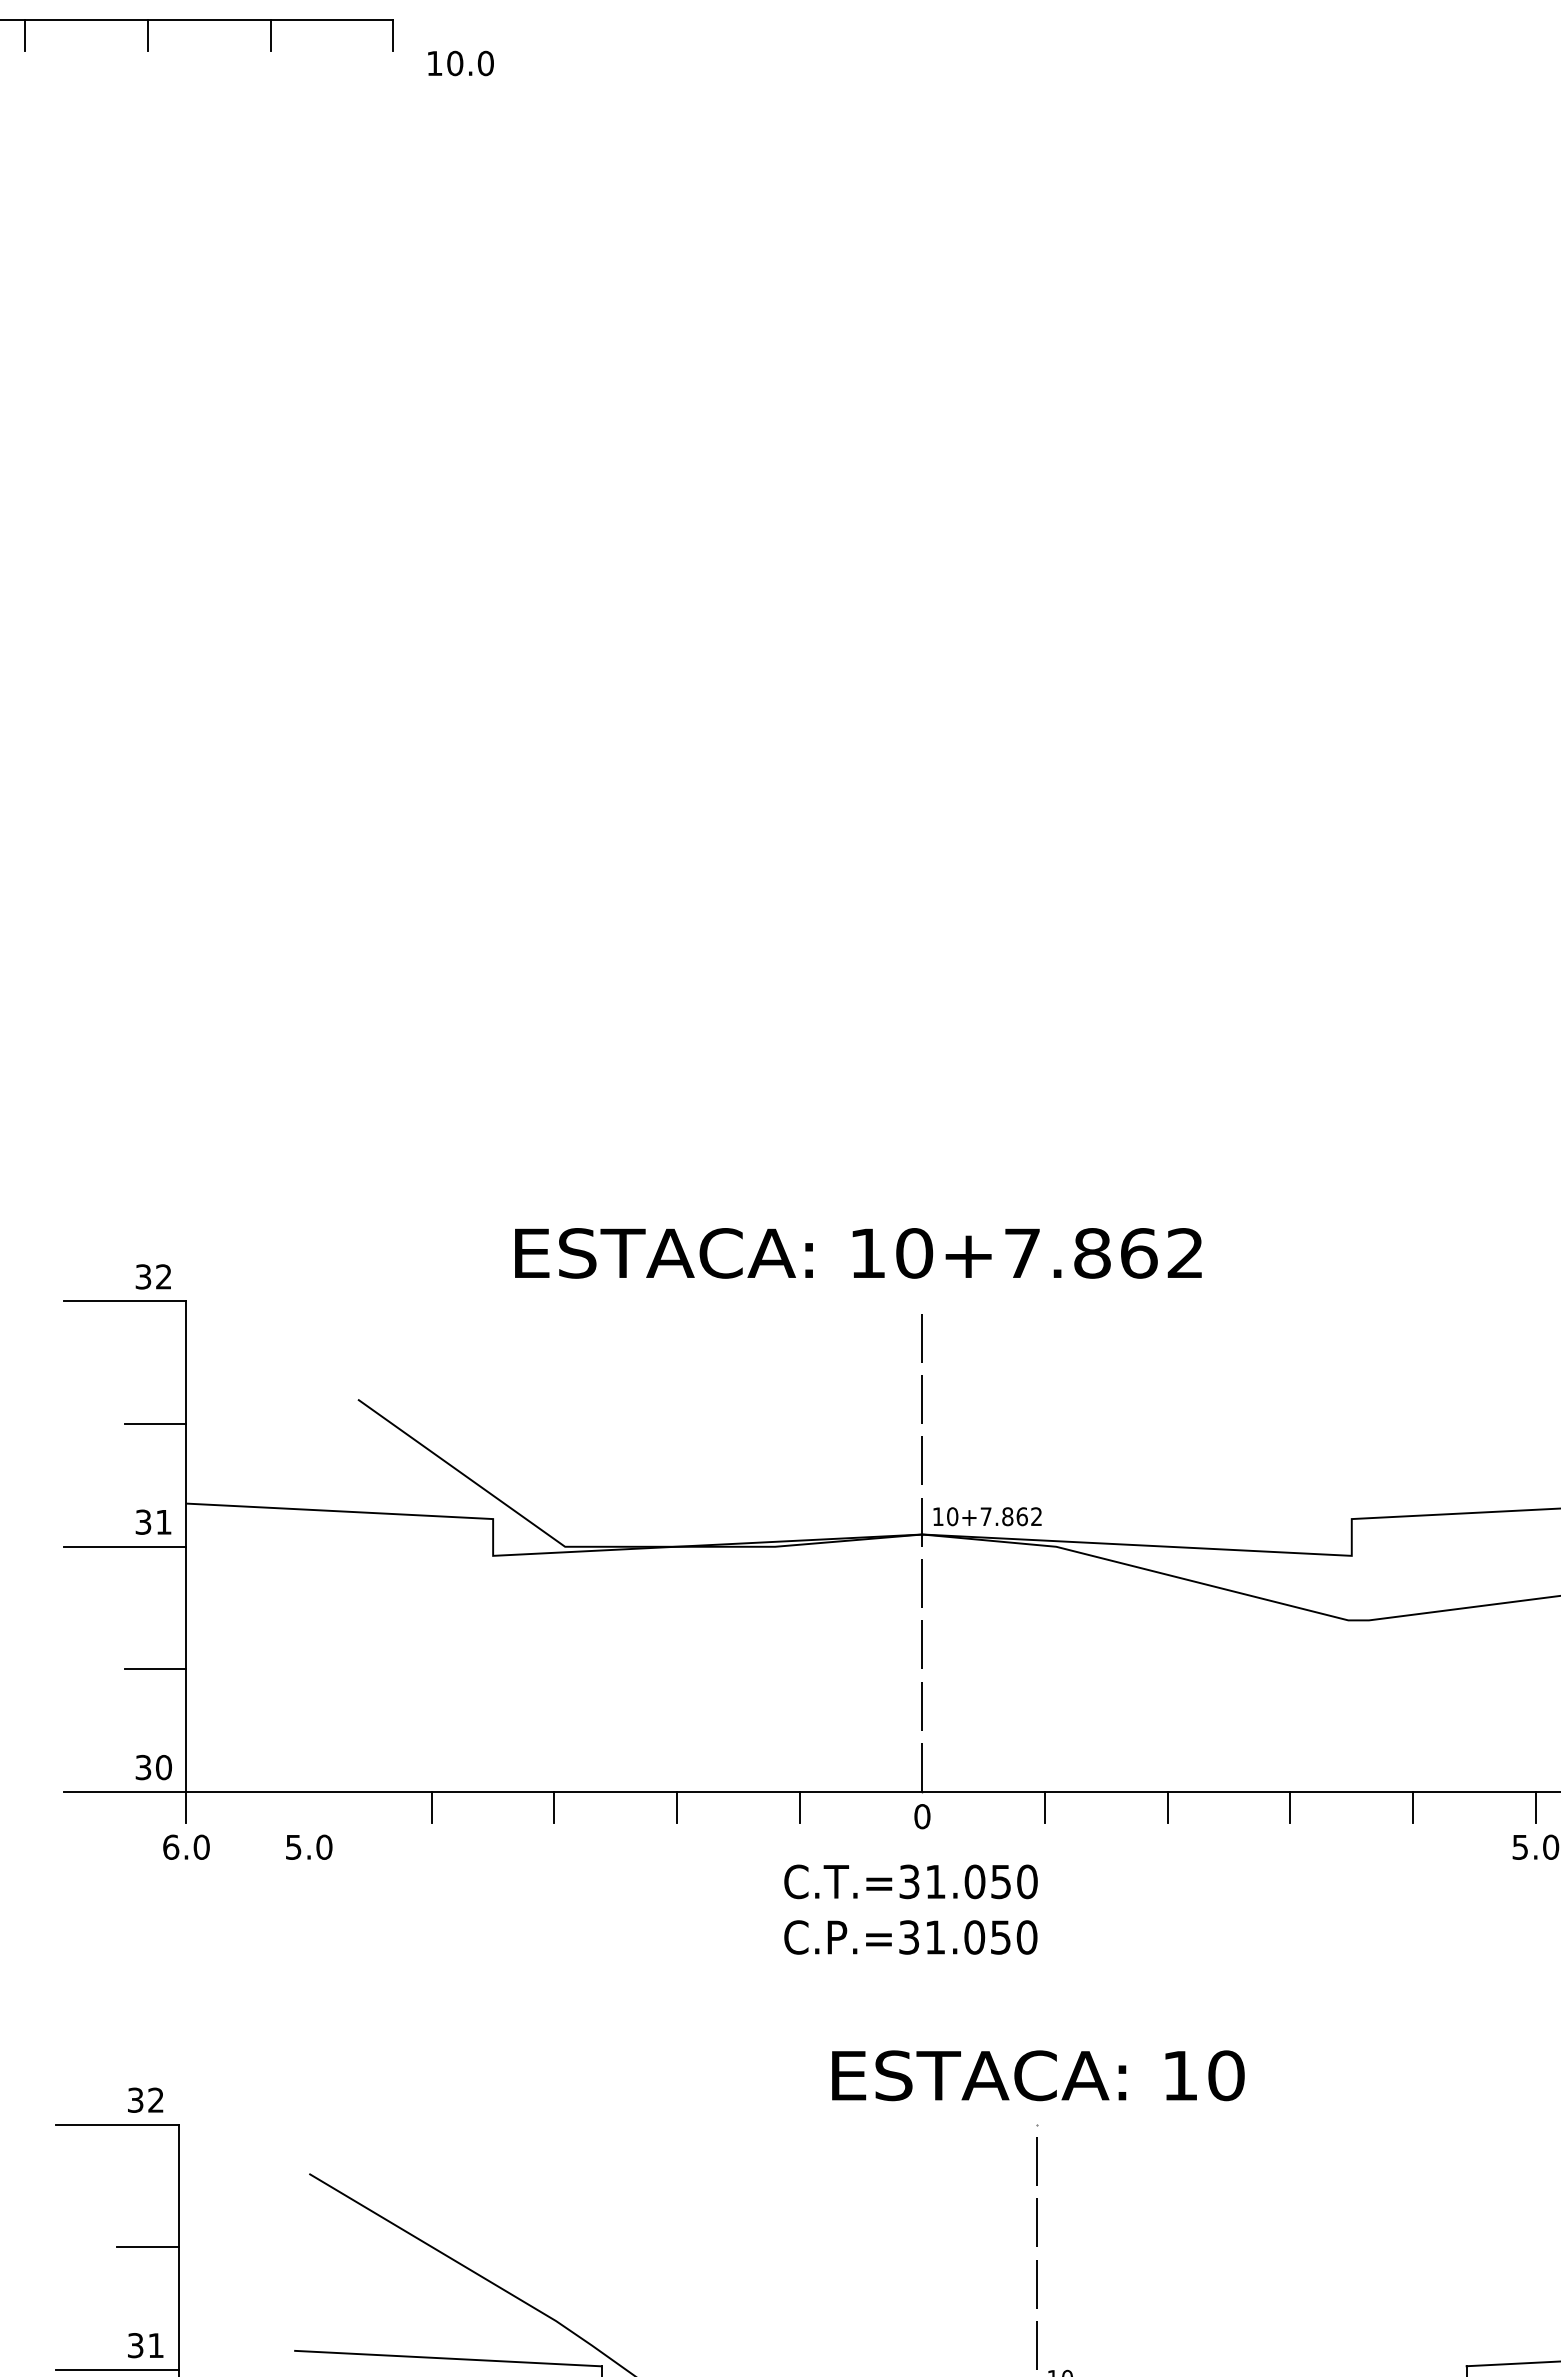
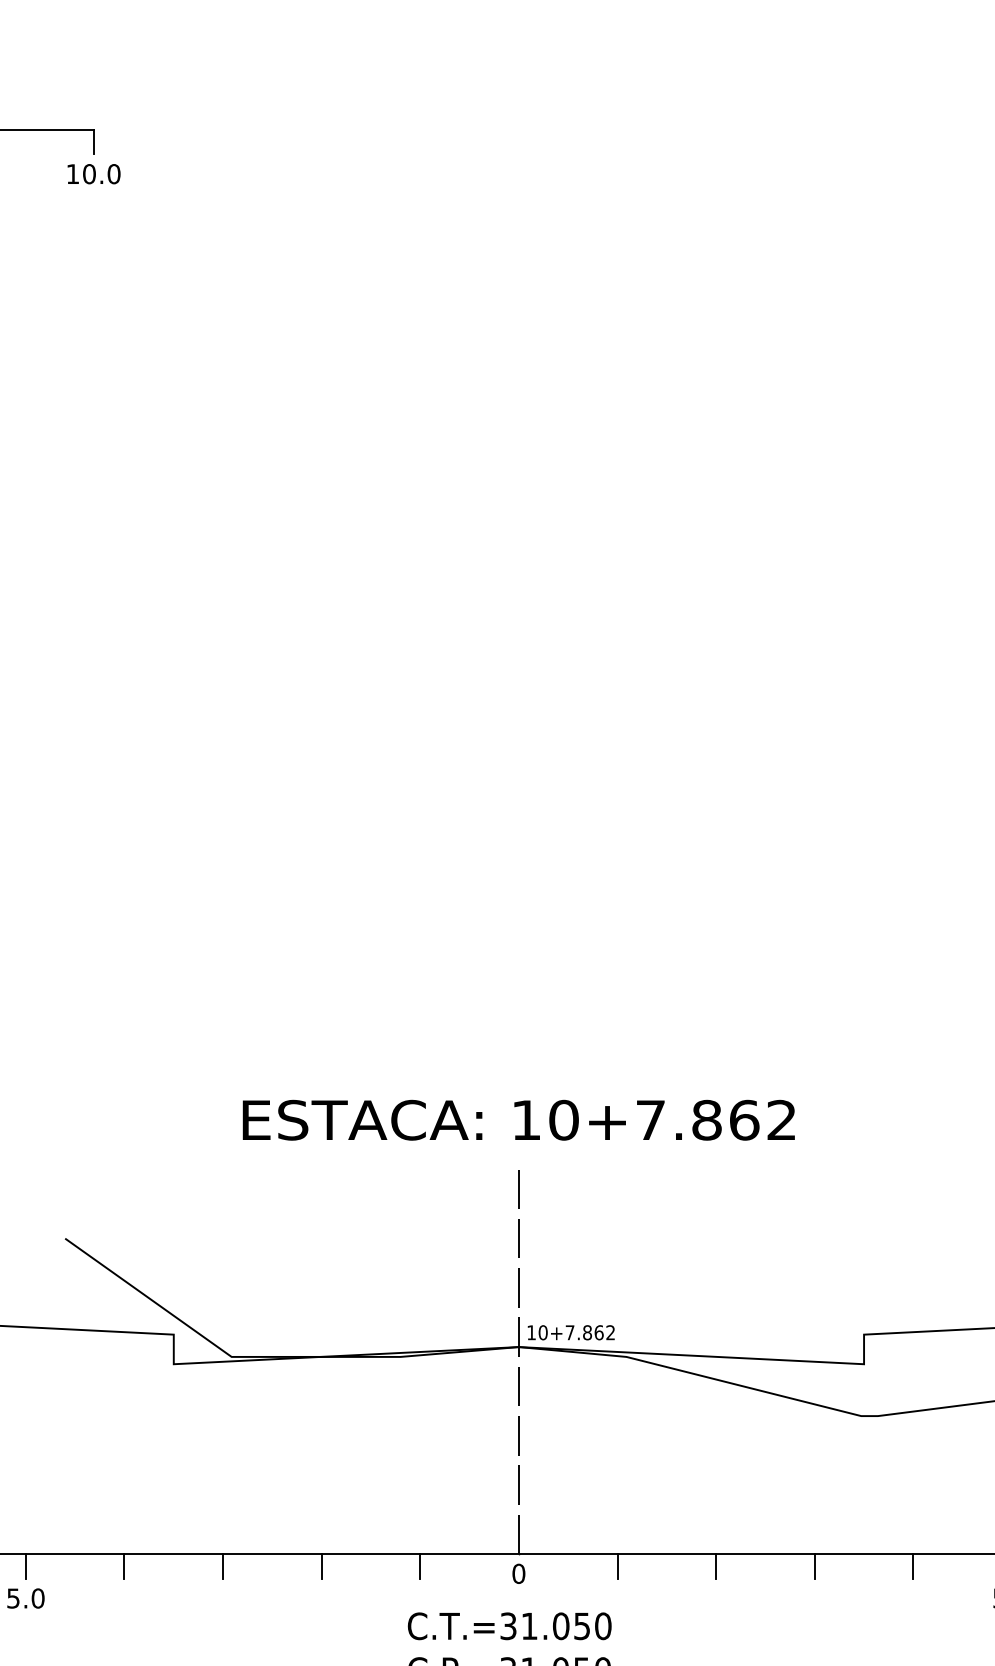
text: (460, 63) -> (93, 174), moved
text: (858, 1253) -> (518, 1120), moved
line: (309, 1807) -> (26, 1566), added

